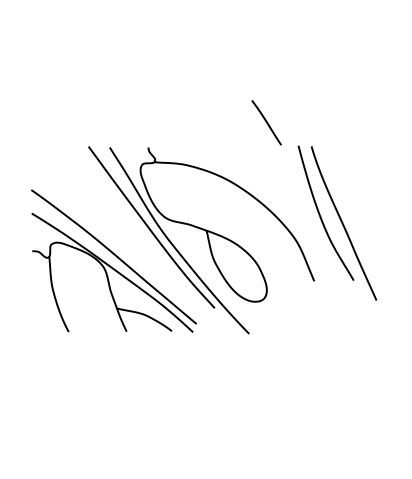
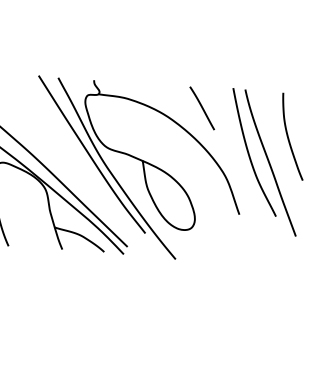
line: (266, 122) -> (202, 108), moved
curve: (362, 195) -> (289, 138), added

